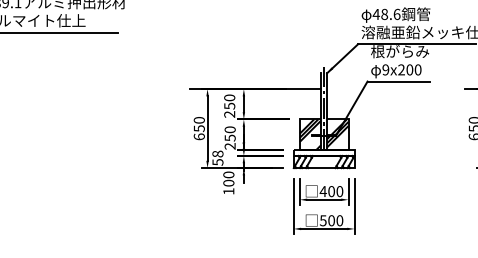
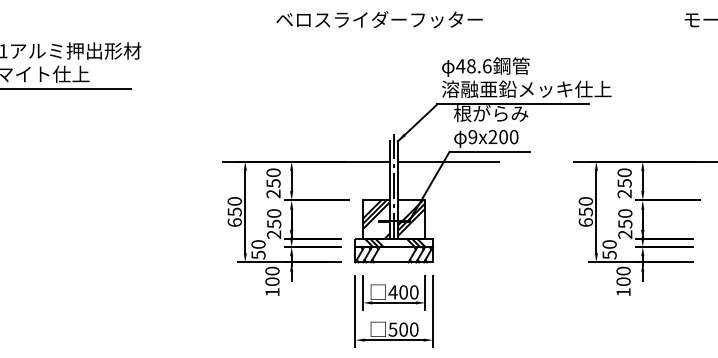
line: (366, 89) -> (448, 161), added
hatch: (325, 152) -> (395, 242), added
text: (217, 154) -> (258, 244), 58 -> 50

